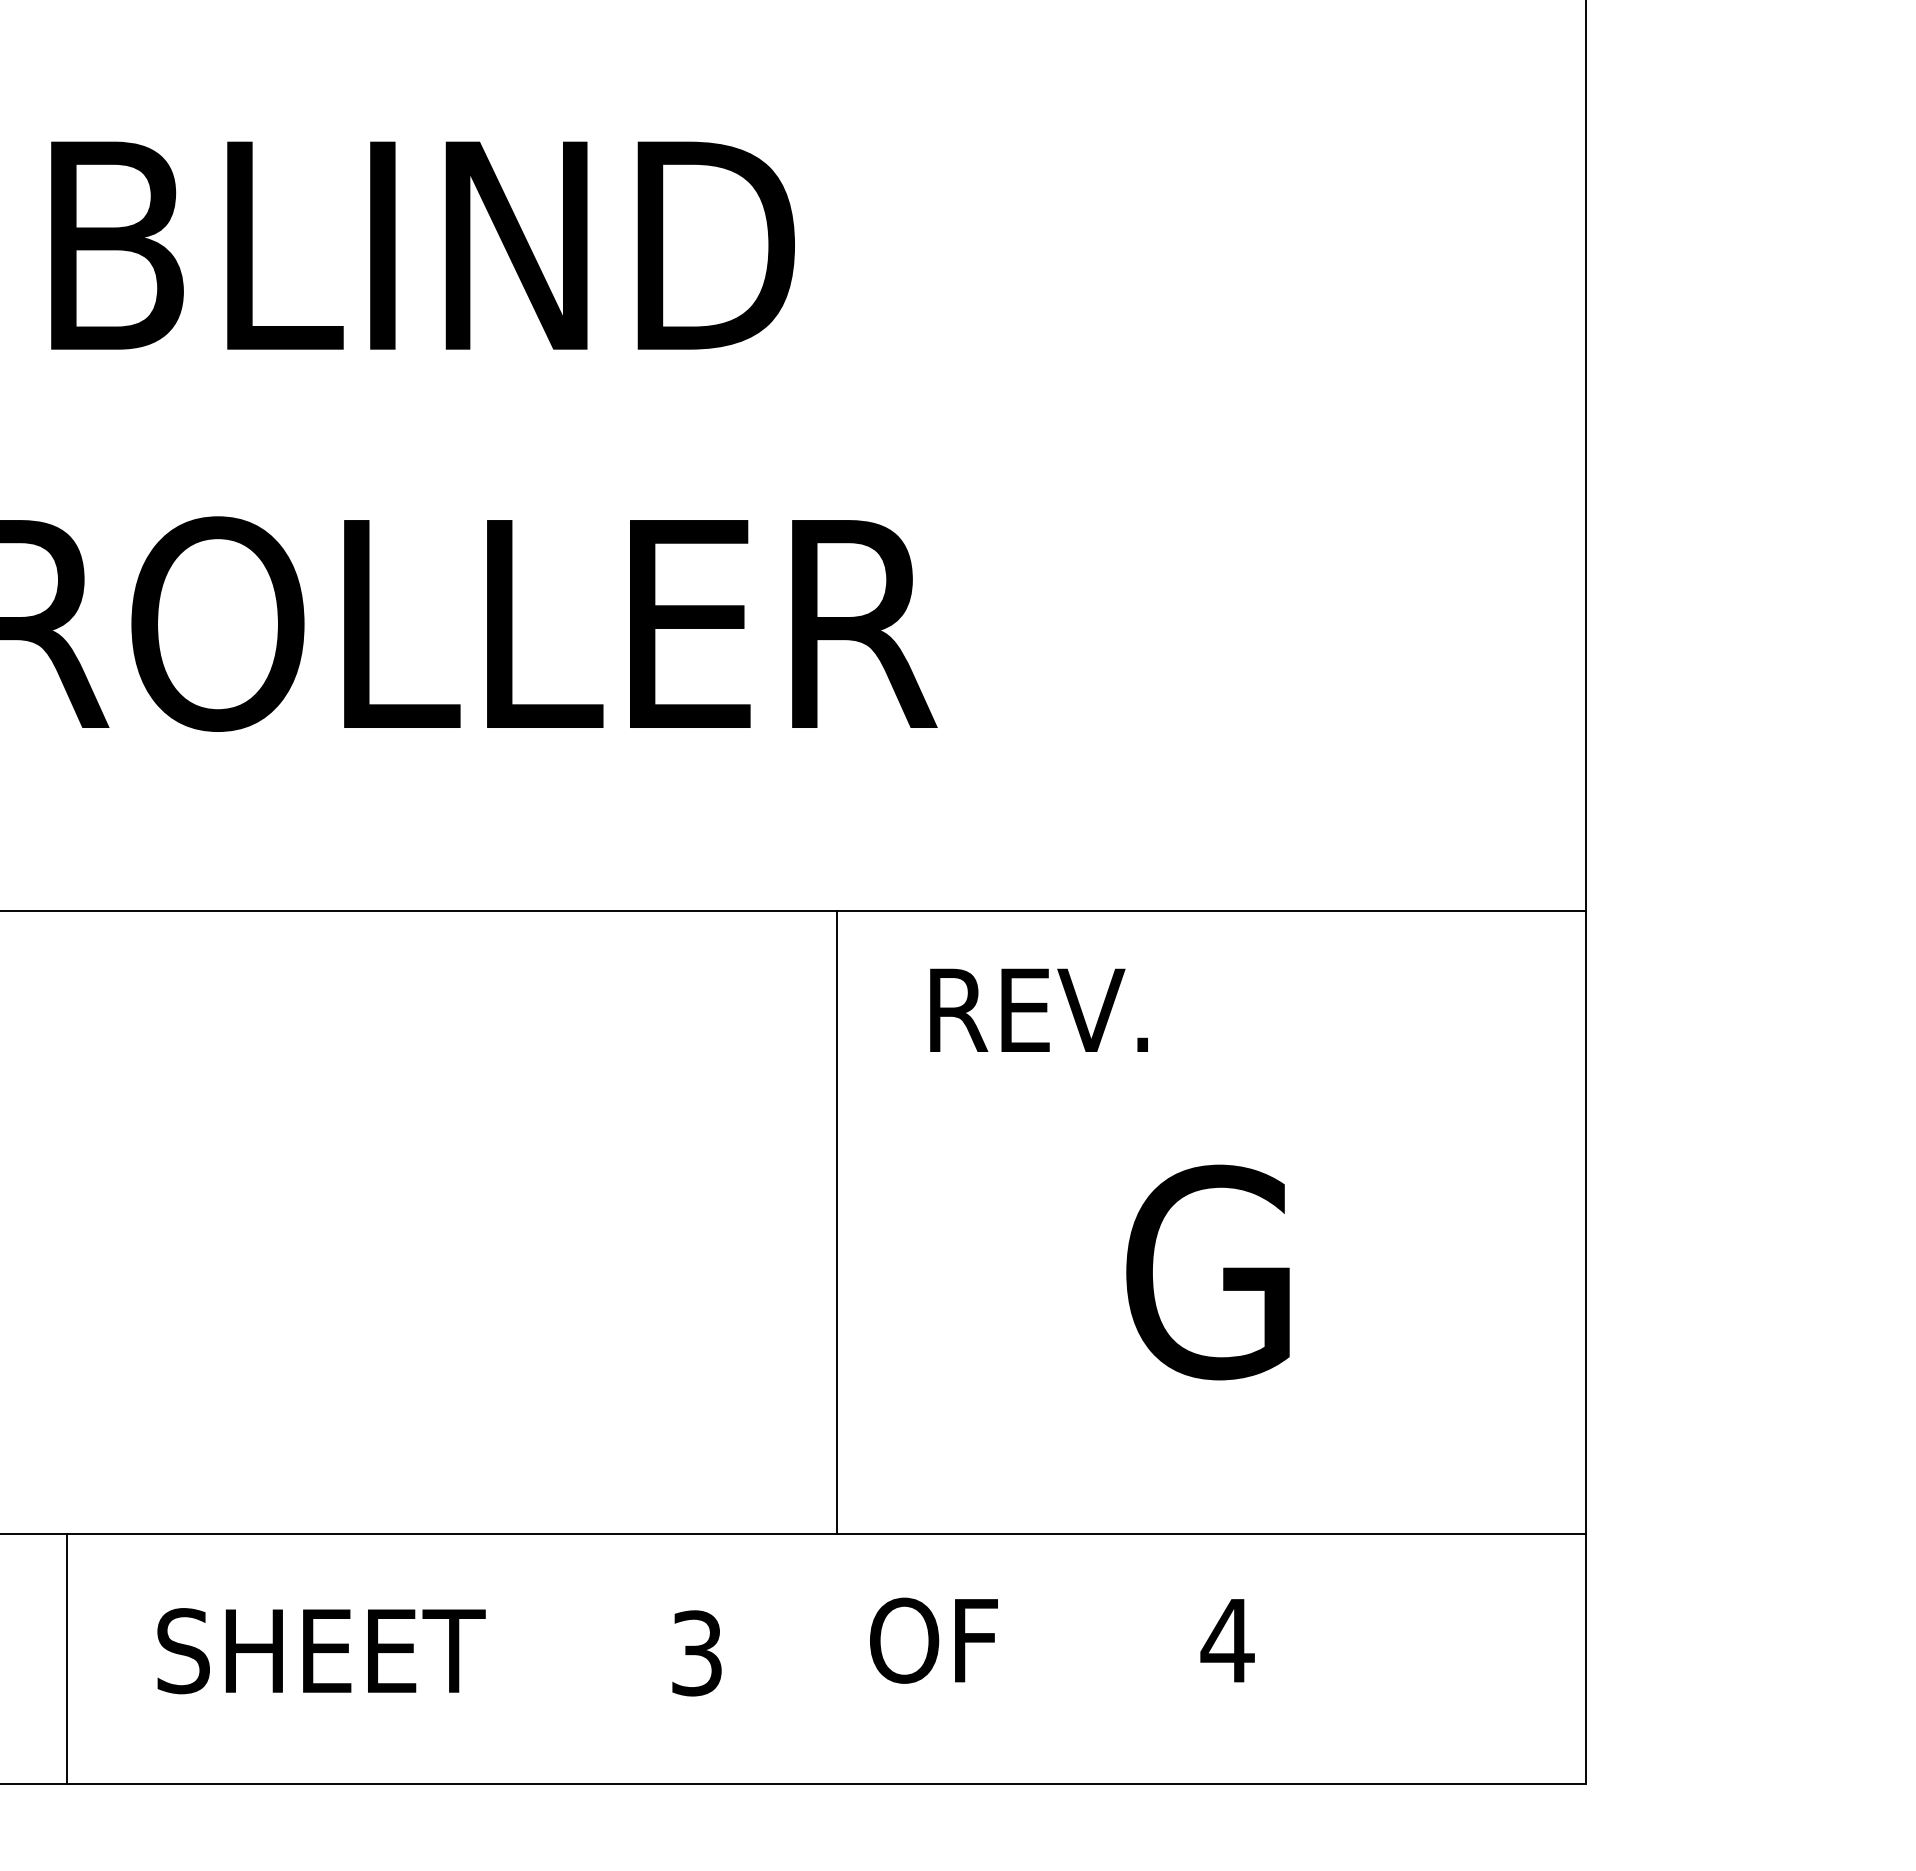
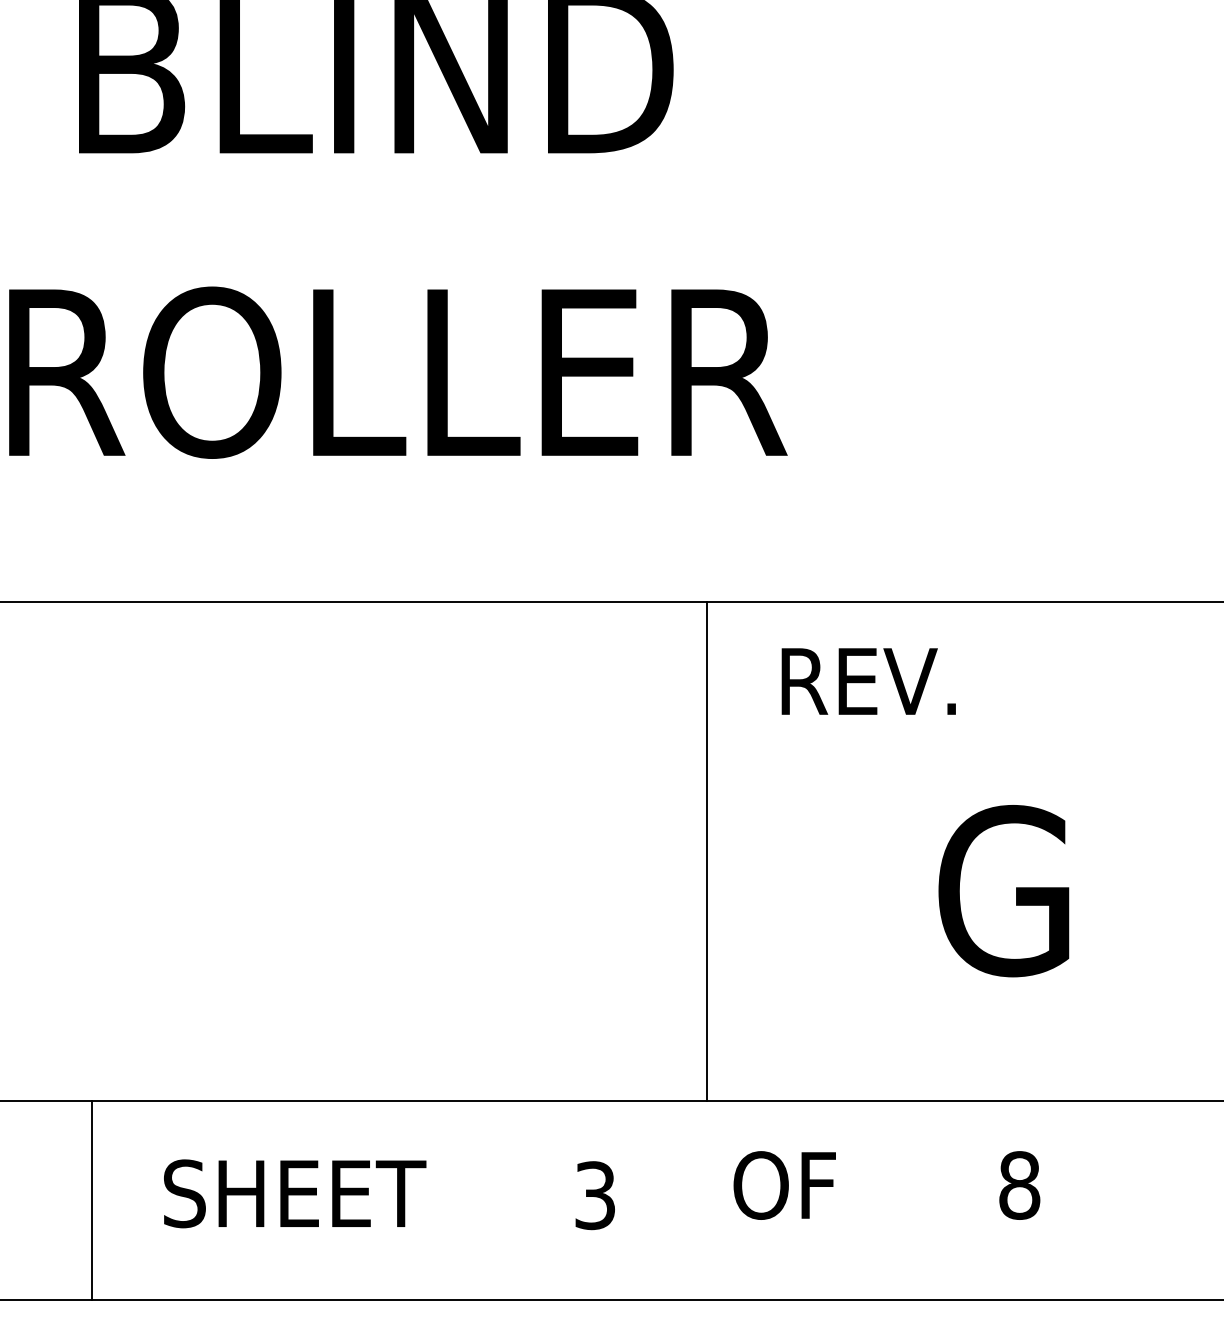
text: (1227, 1640) -> (1019, 1185), 4 -> 8

